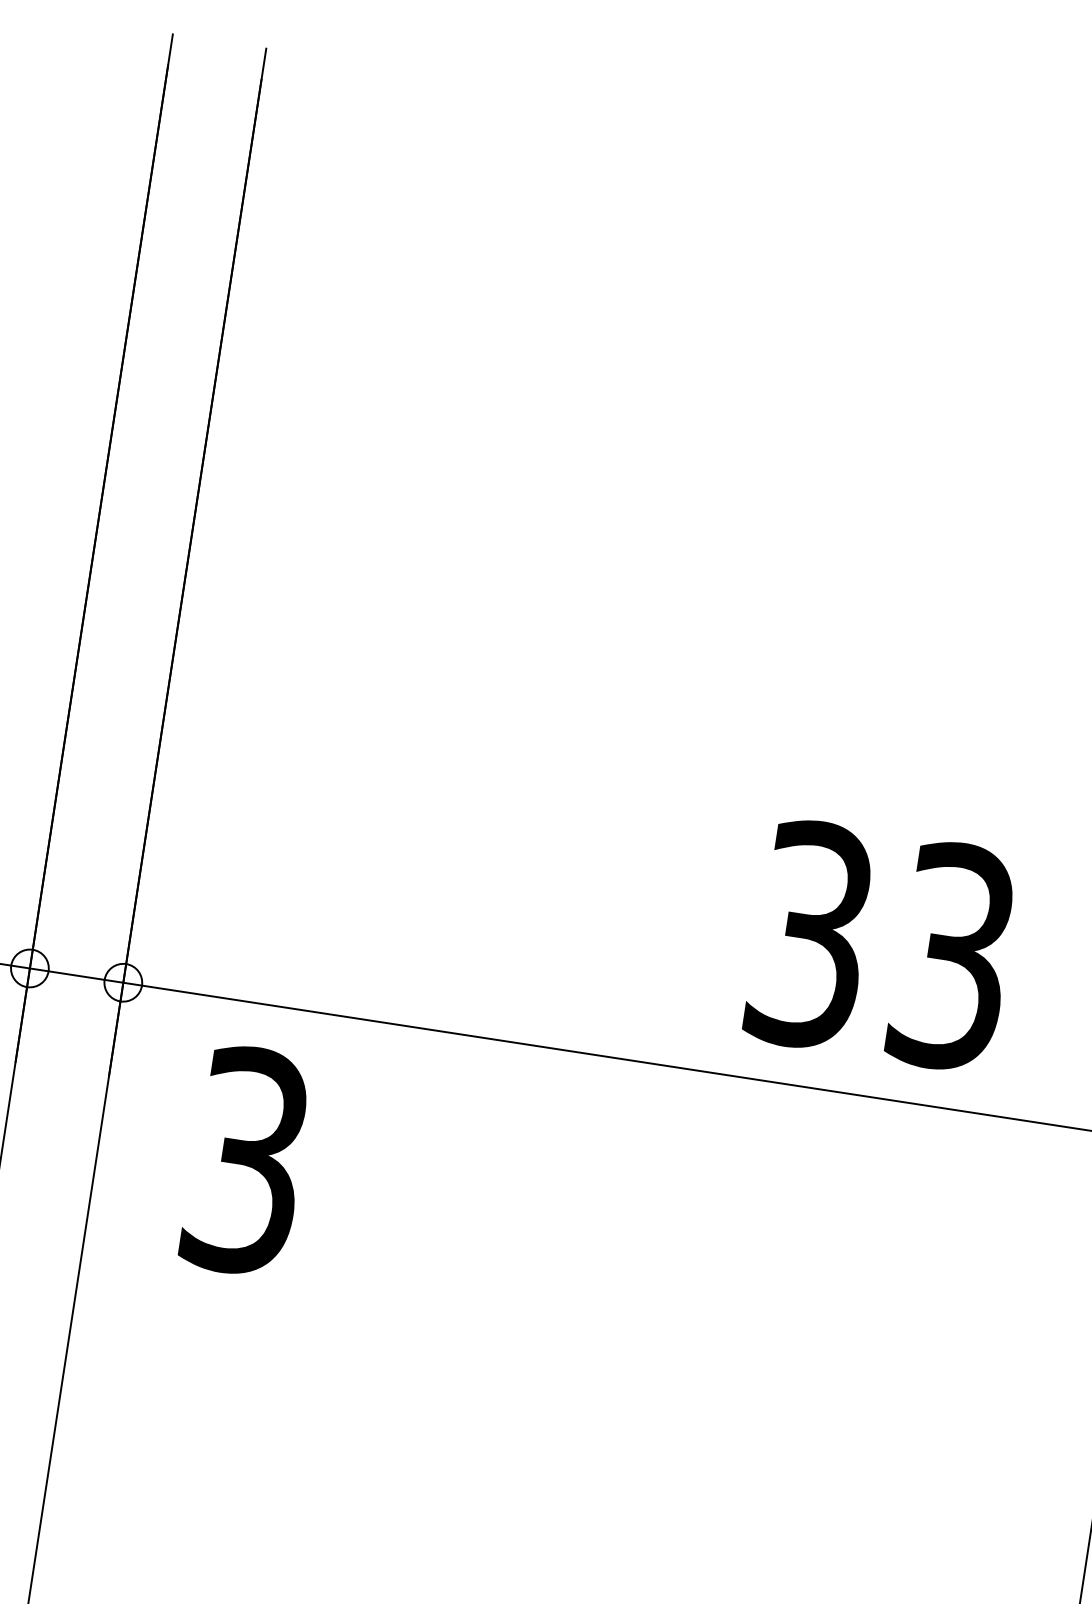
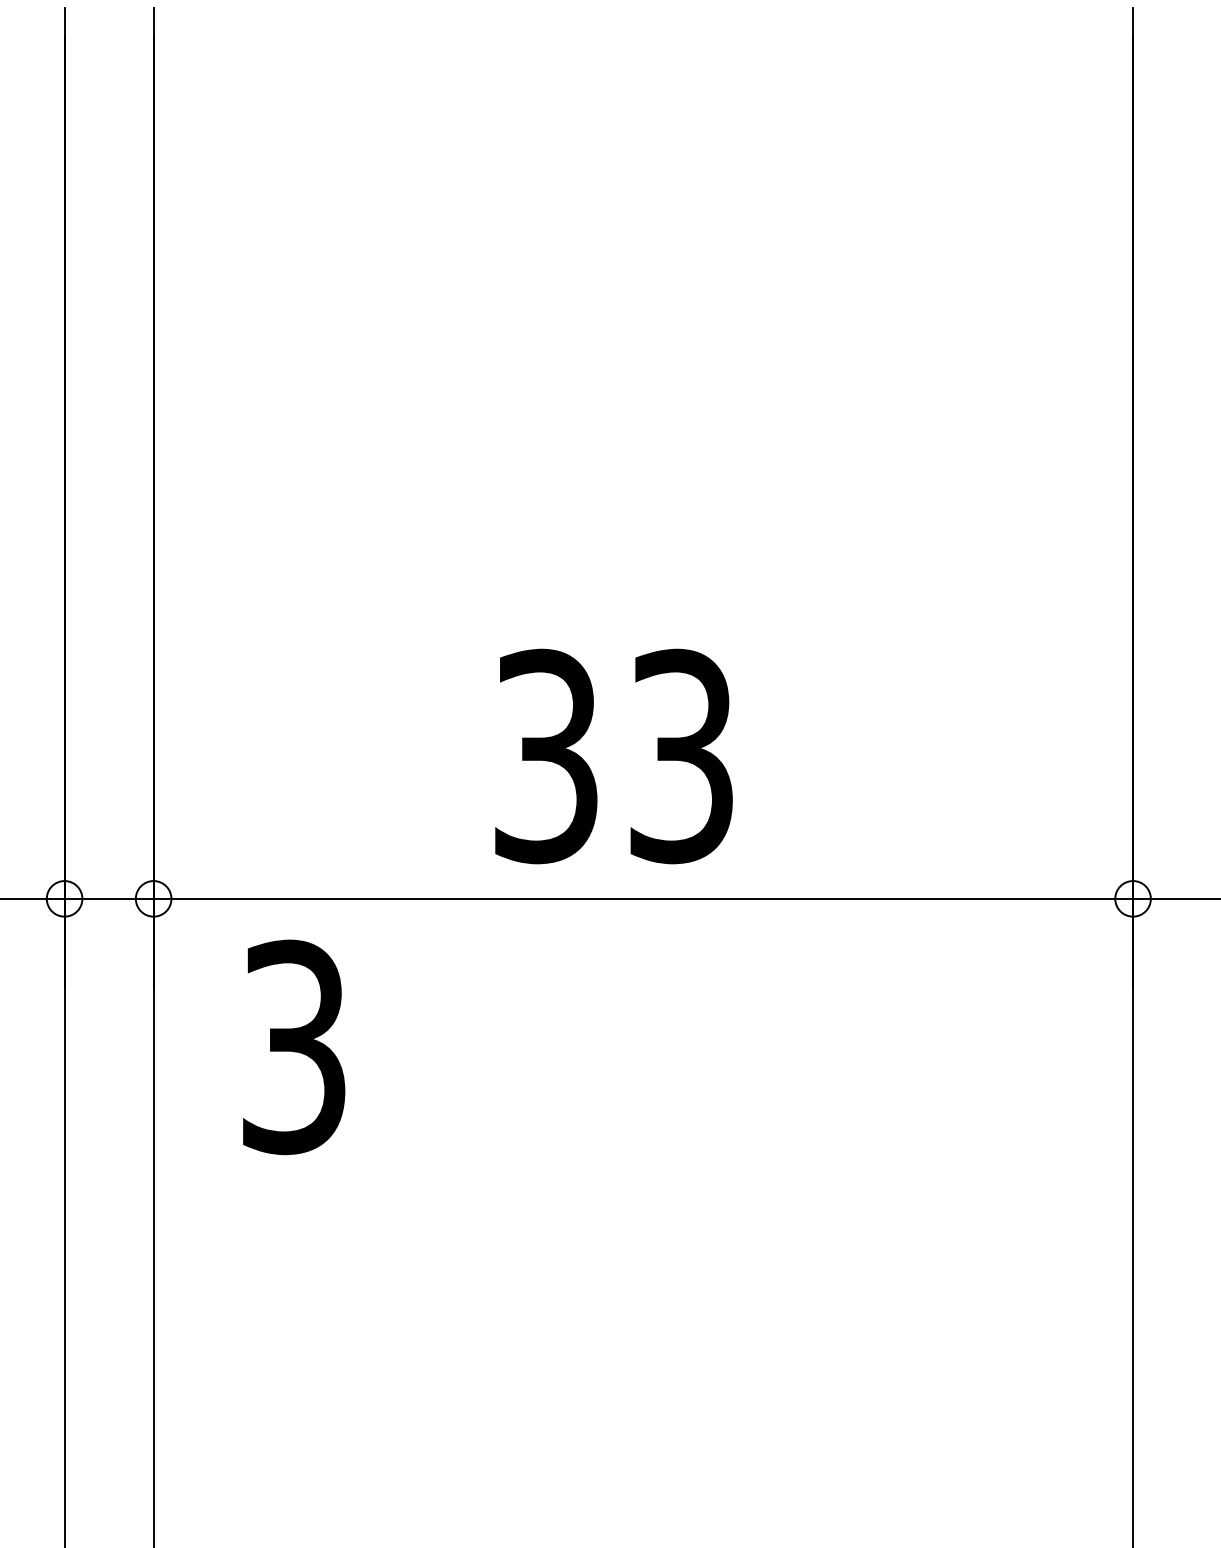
text: (881, 945) -> (613, 756), moved

